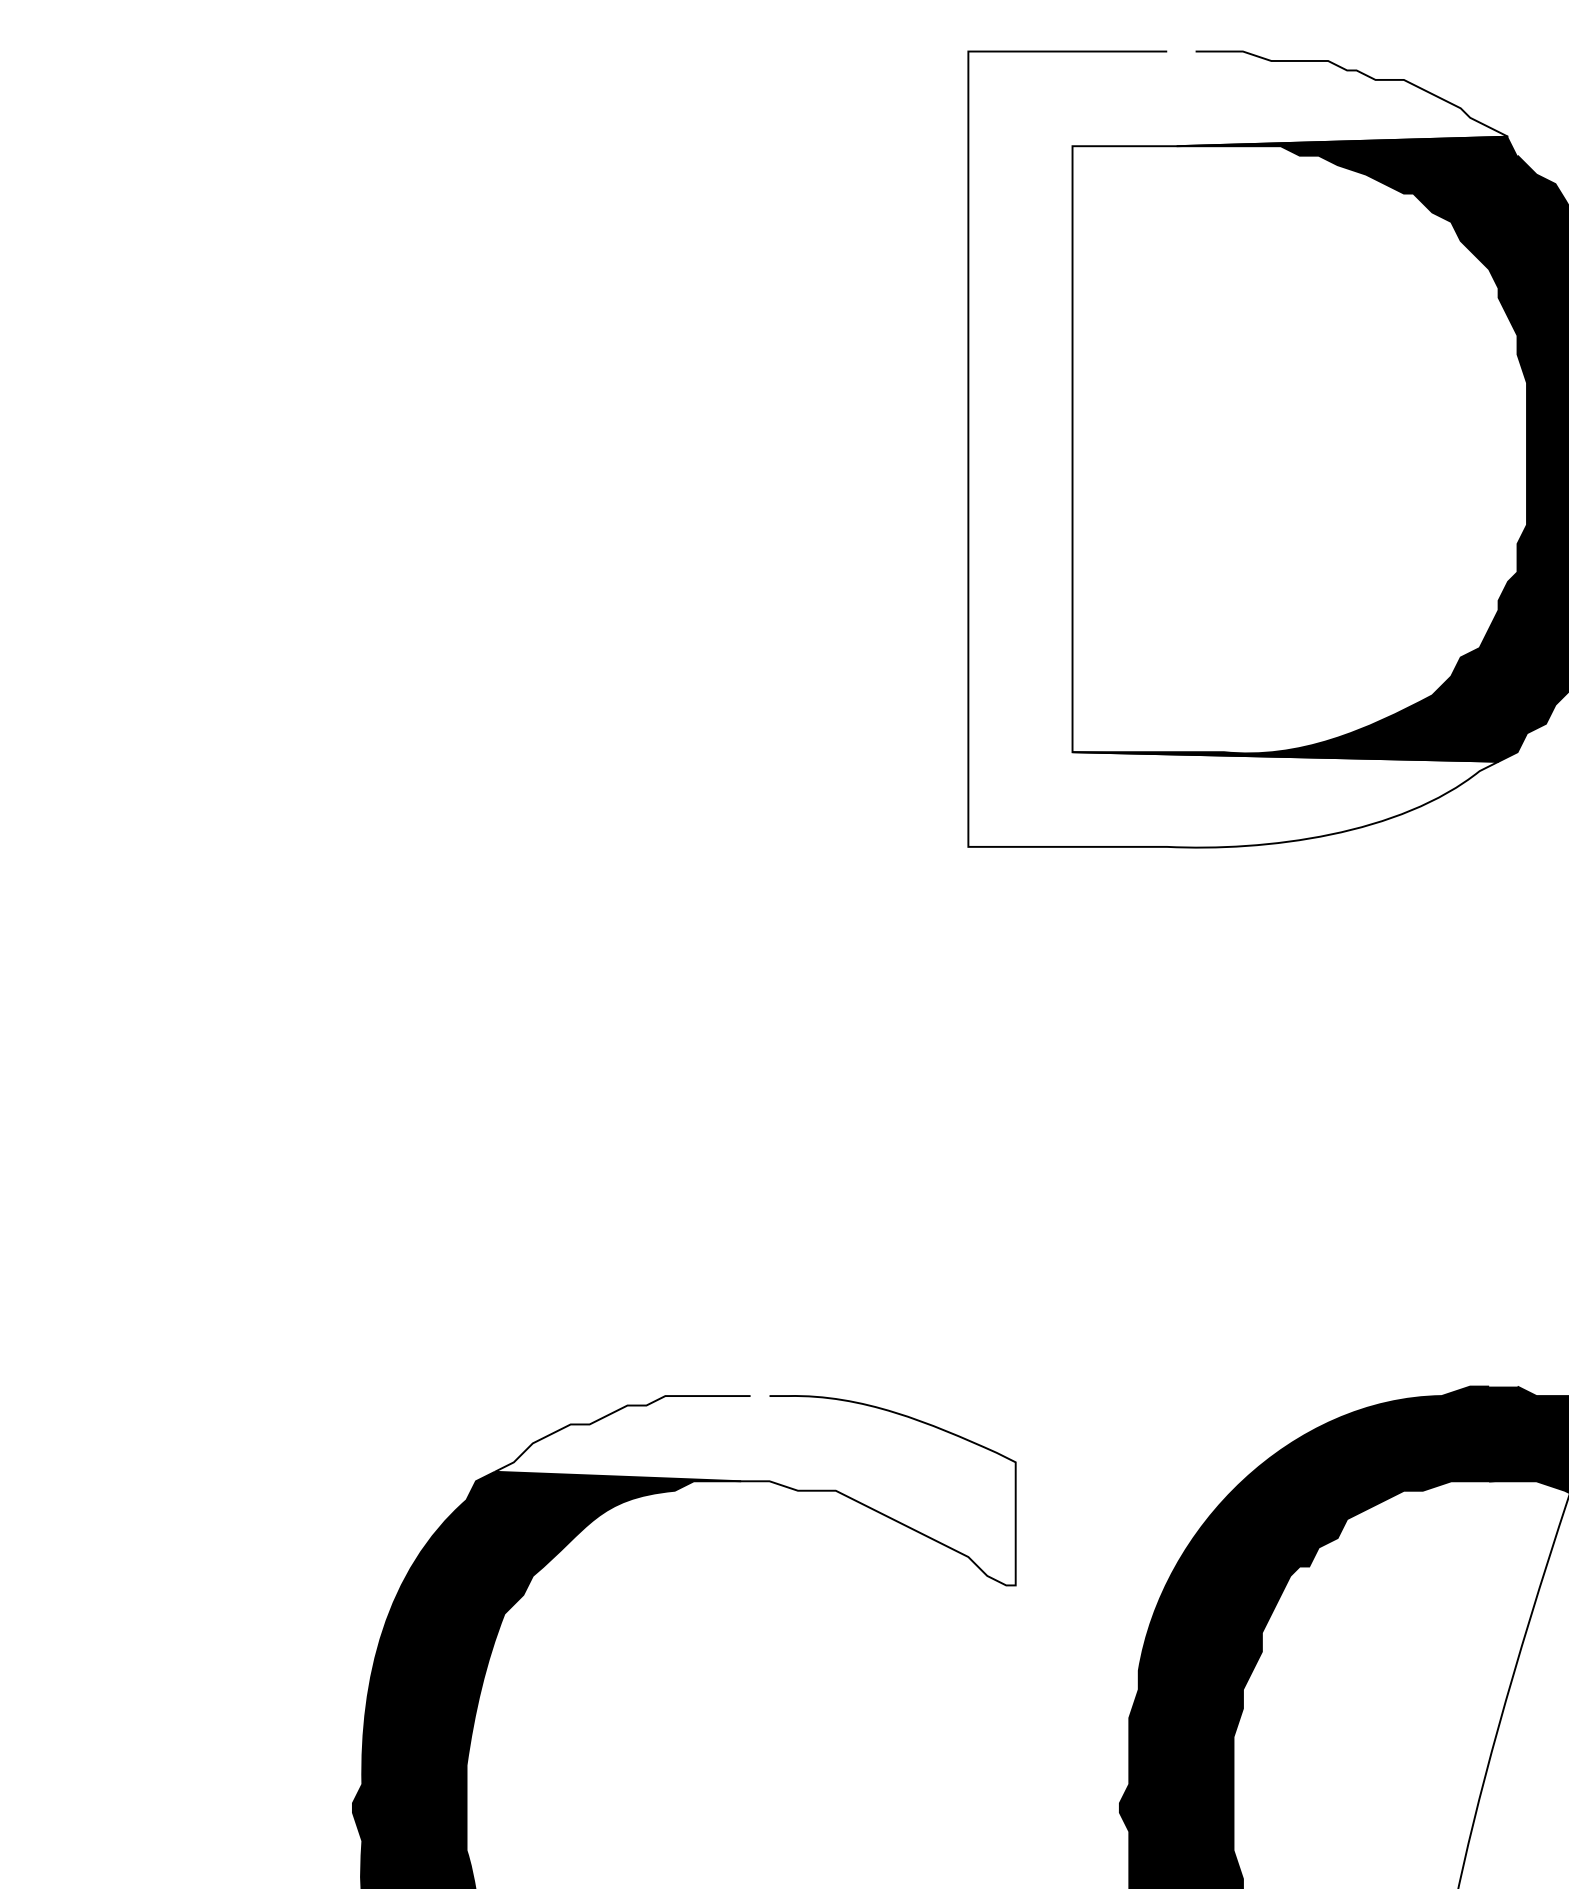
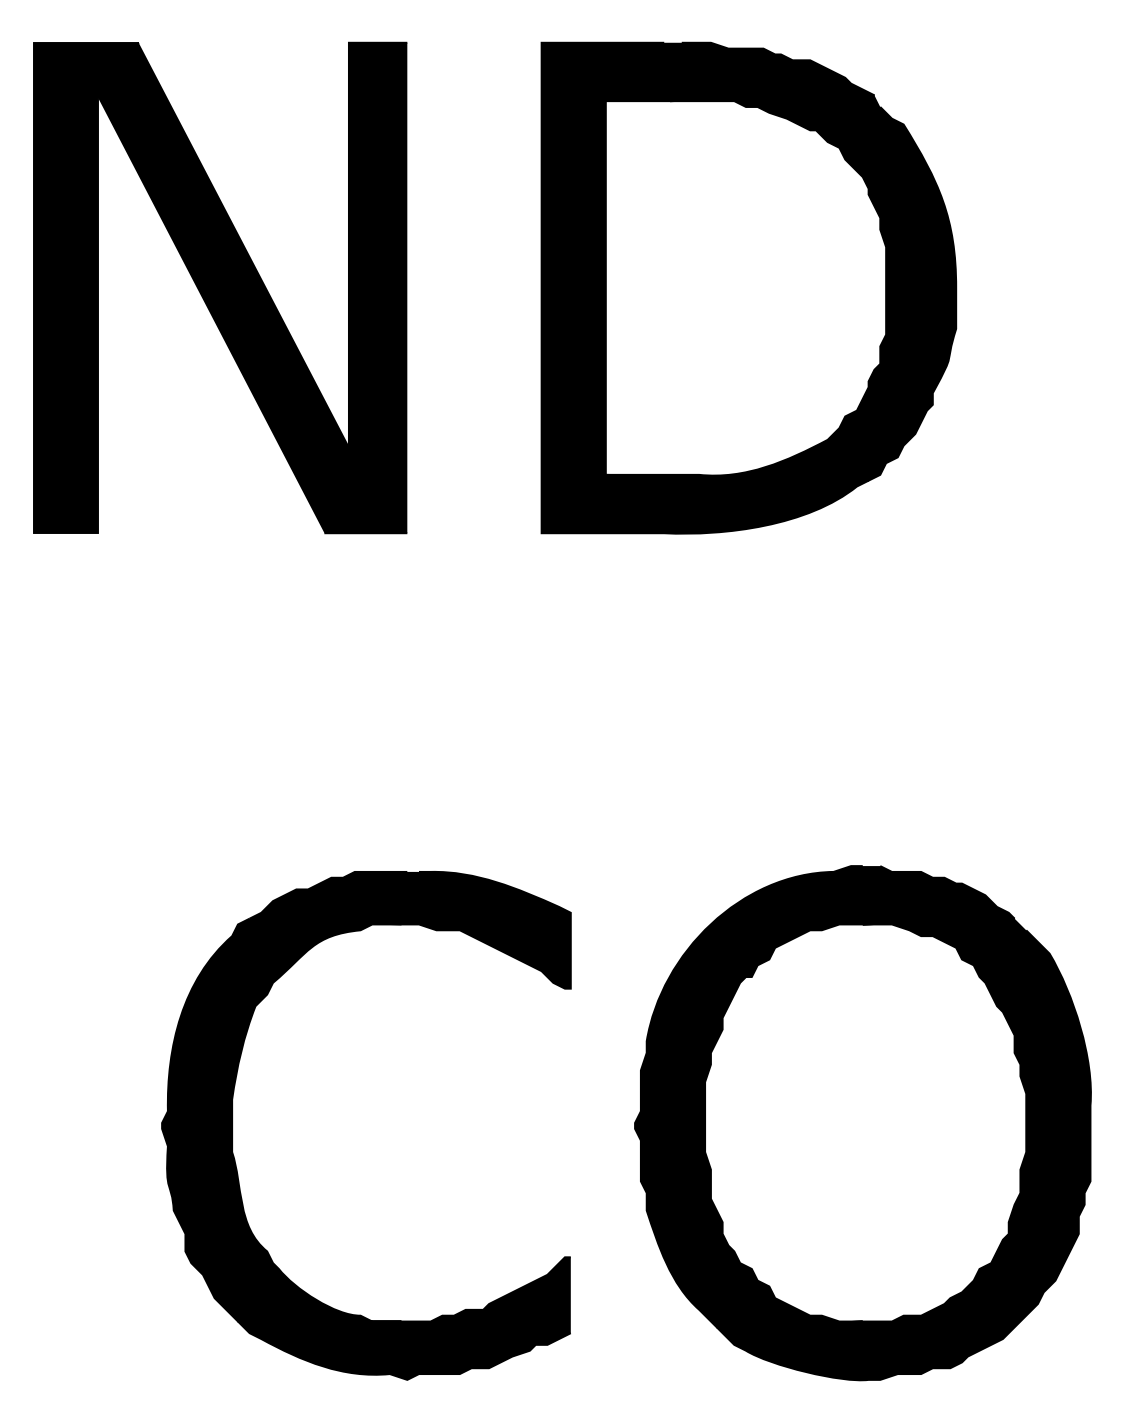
part: (447, 448) -> (220, 287), added
fill: (1237, 448) -> (707, 287), added
fill: (754, 1489) -> (409, 929), added

